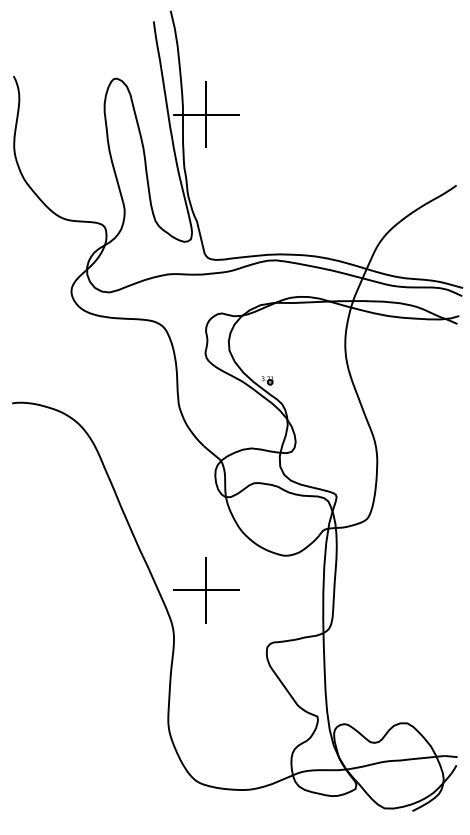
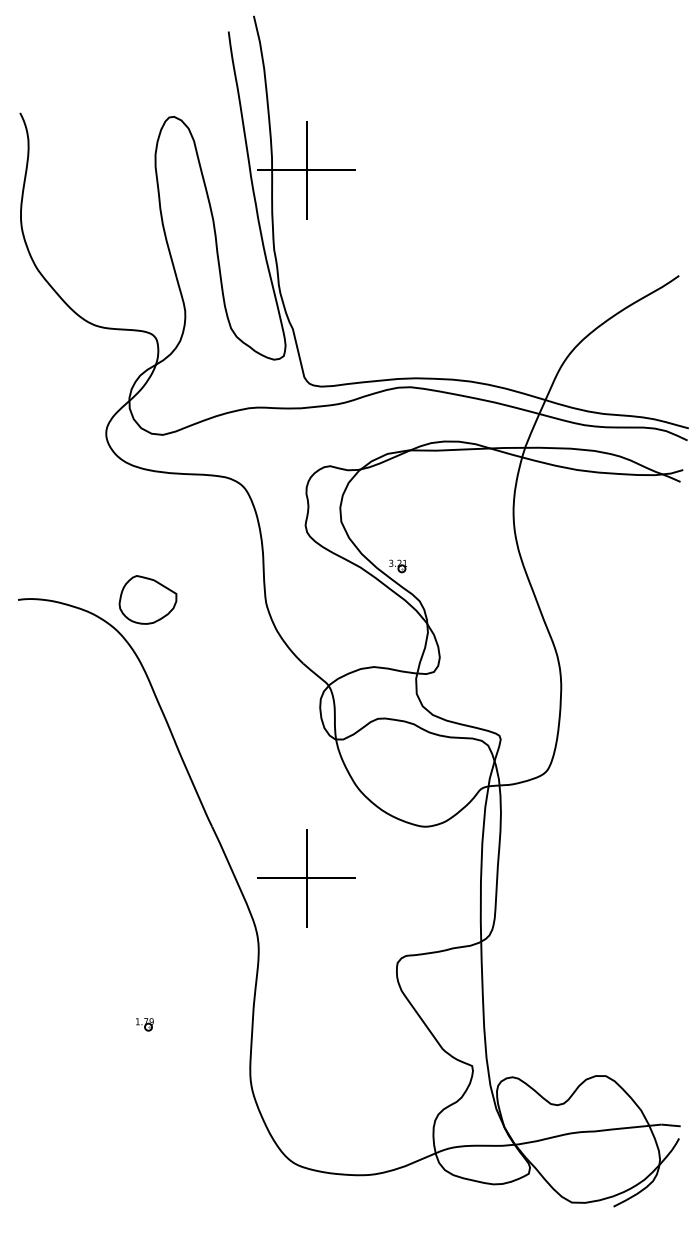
part: (99, 403) -> (147, 600), added
part: (97, 688) -> (144, 1024), added

